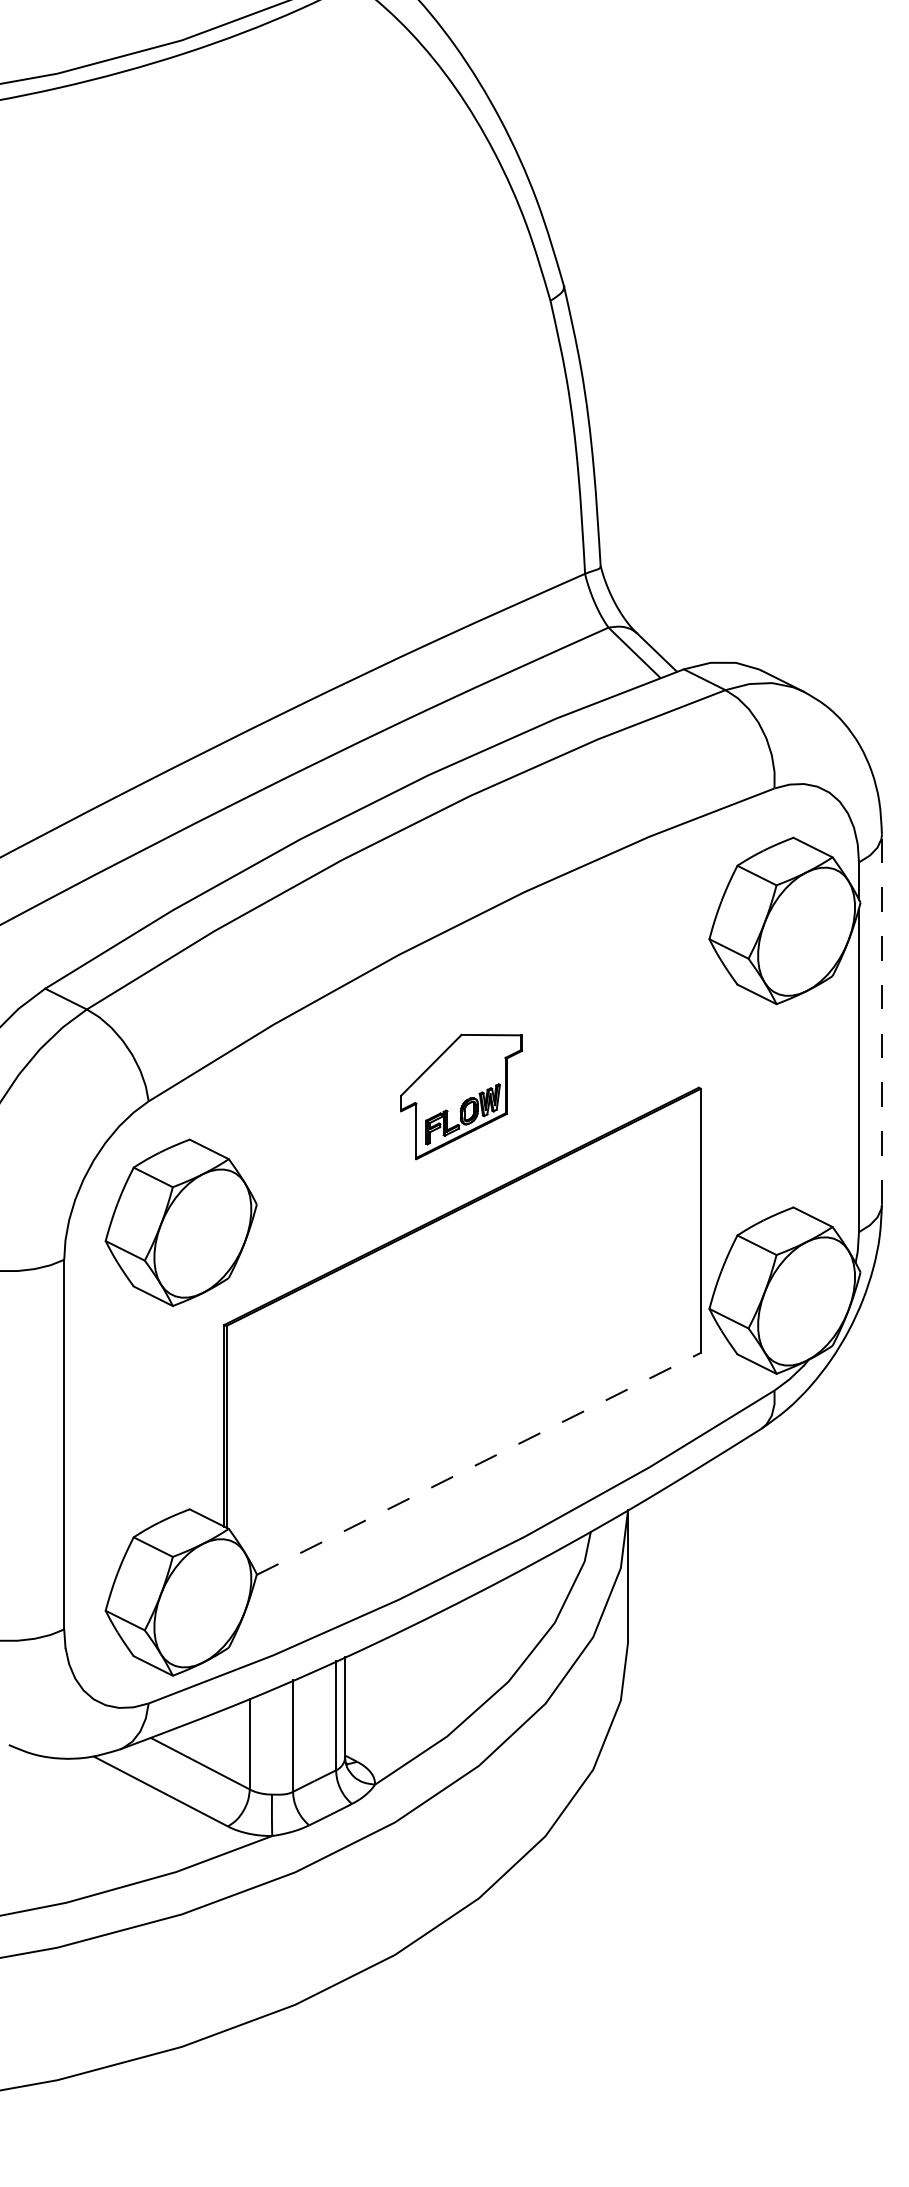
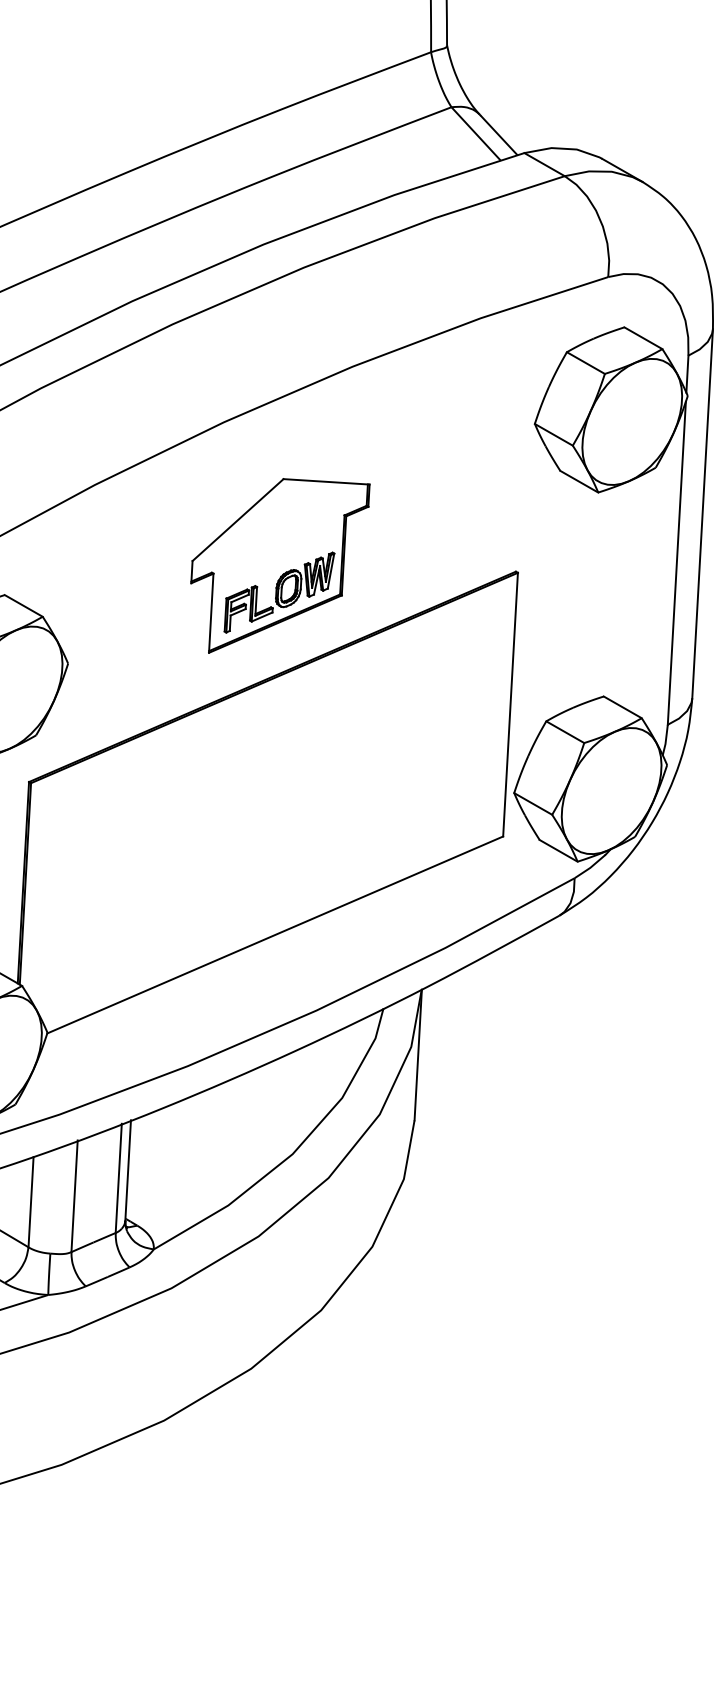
line: (881, 1019) -> (702, 513), dashed -> solid
part: (461, 1096) -> (278, 567), size x1.43
line: (479, 1463) -> (276, 934), dashed -> solid

